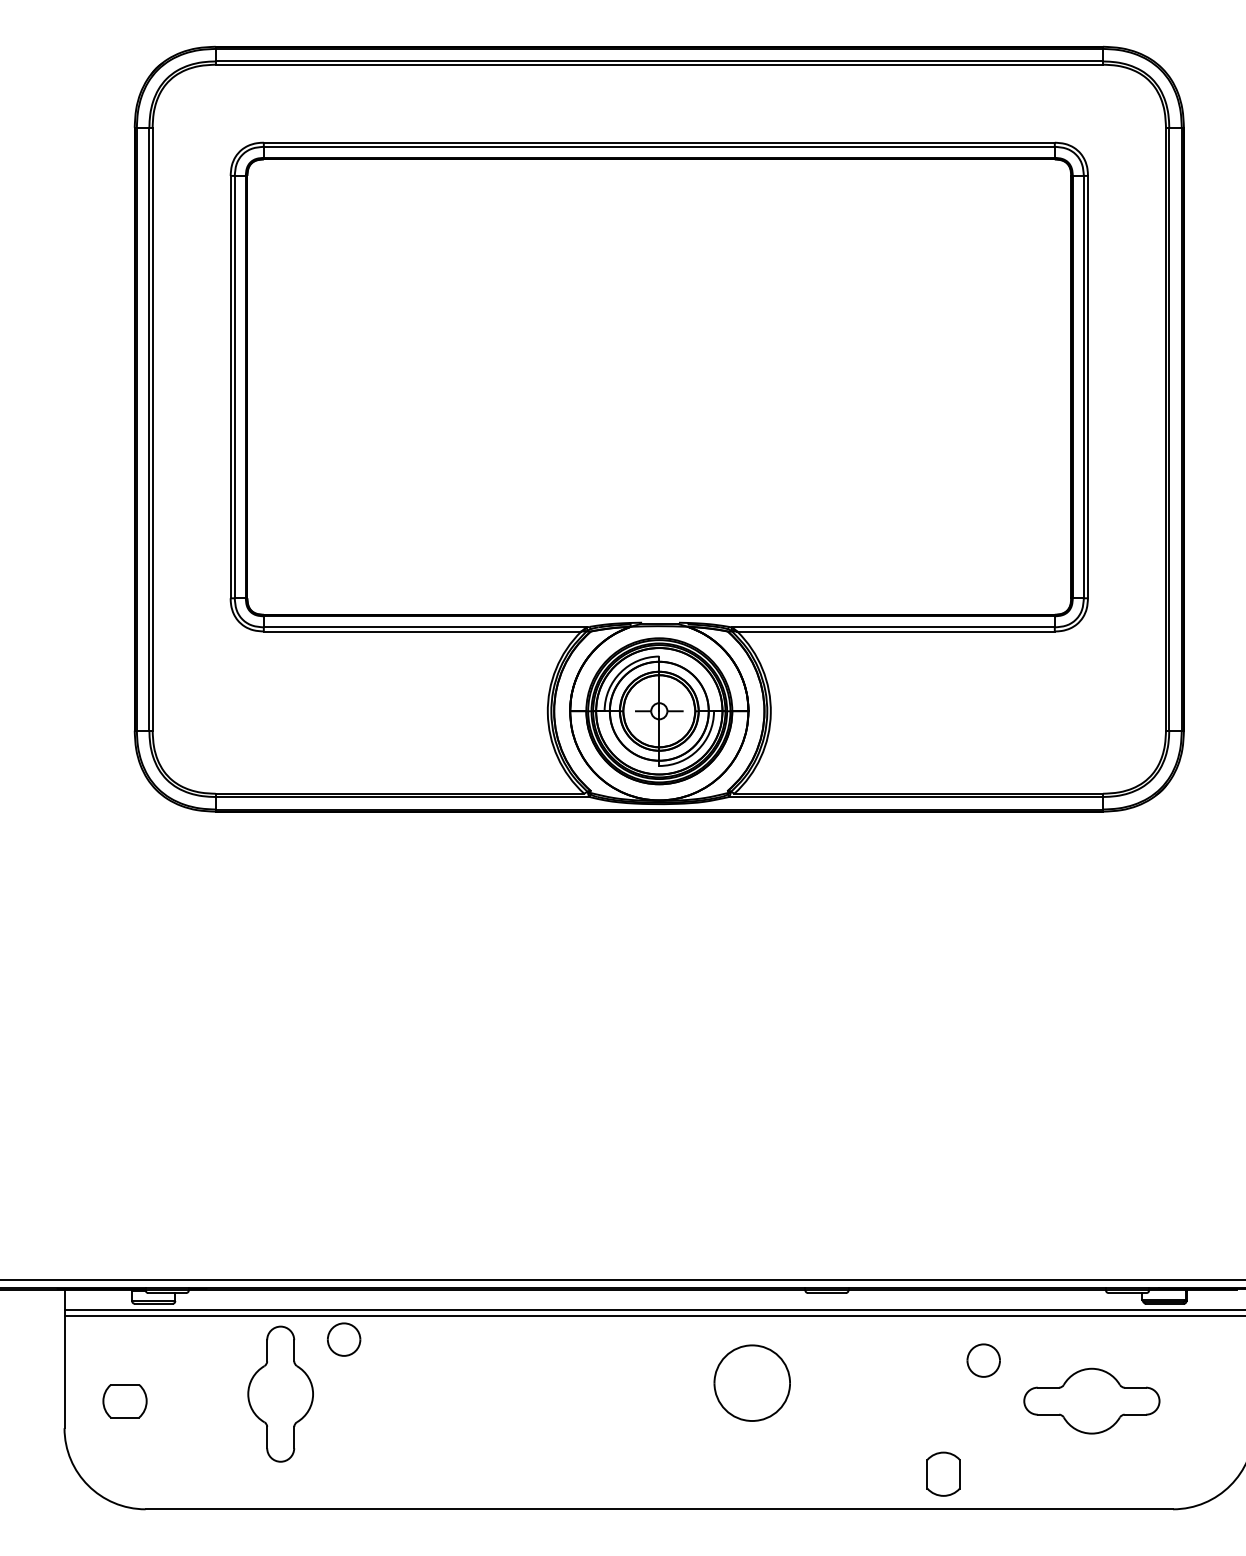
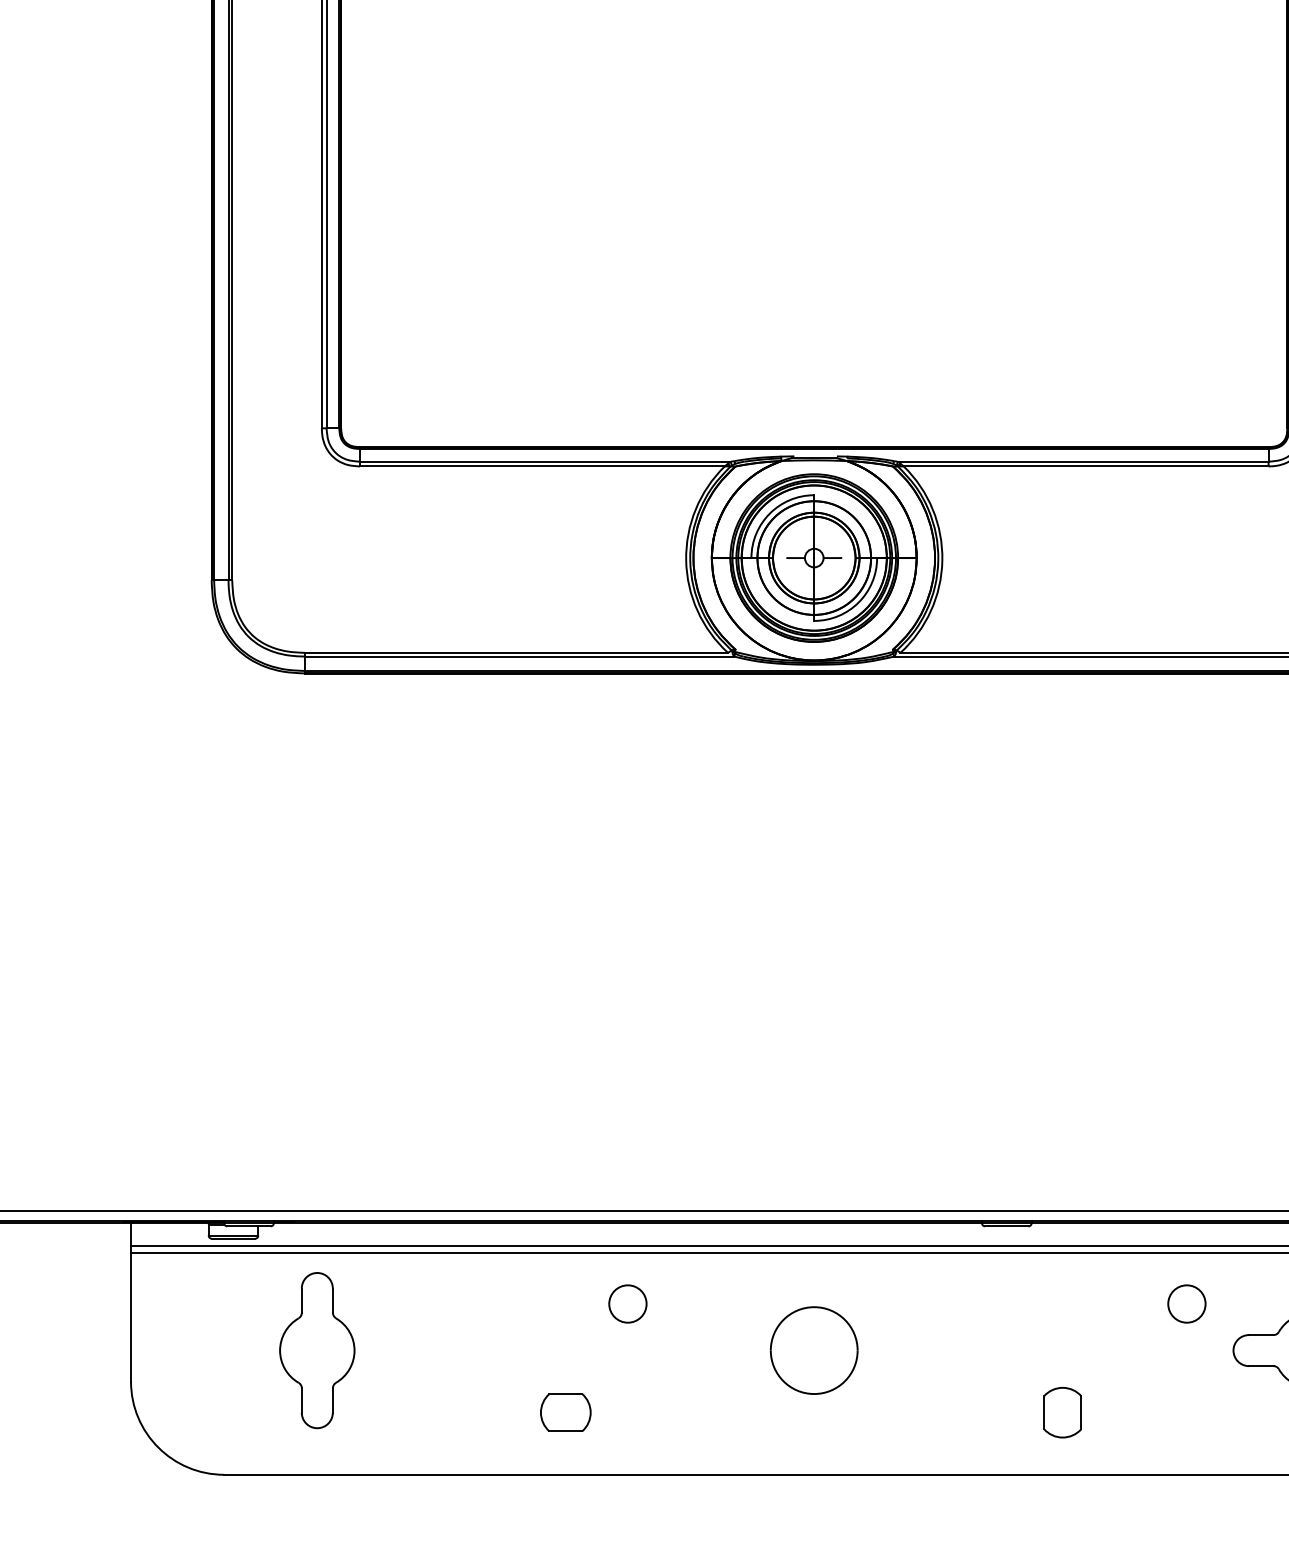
part: (344, 1339) -> (628, 1303), moved
part: (751, 1382) -> (813, 1349), moved
part: (280, 1393) -> (317, 1349), moved
part: (124, 1401) -> (565, 1412), moved
part: (943, 1473) -> (1062, 1411), moved

